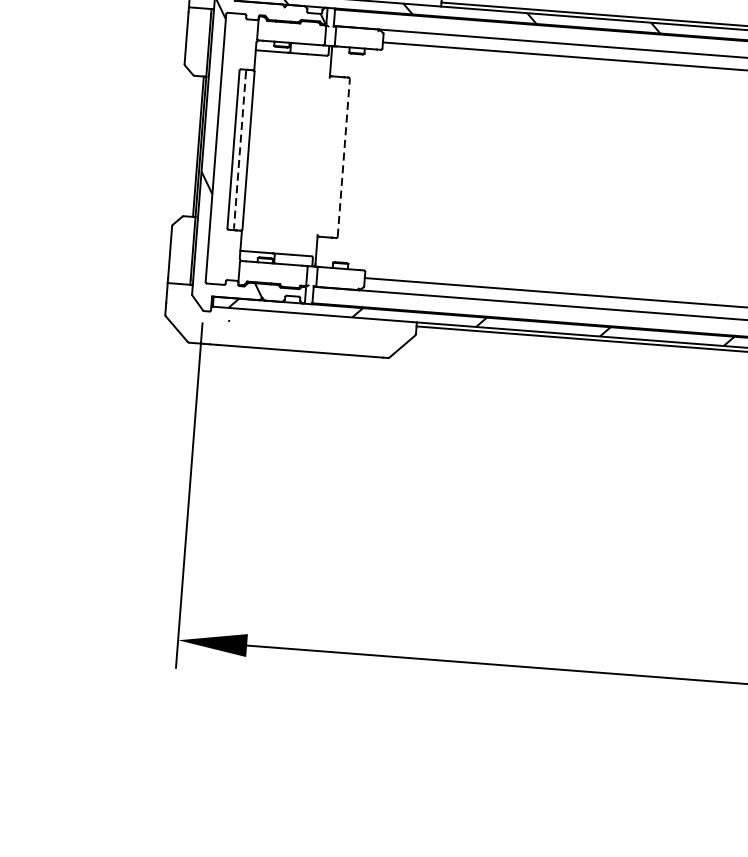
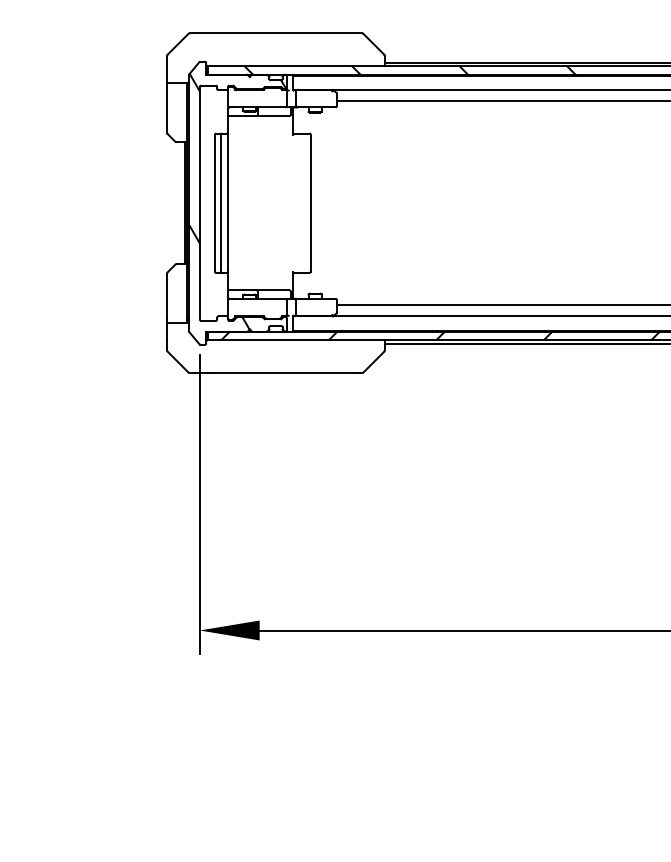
line: (239, 150) -> (220, 203), dashed -> solid
line: (343, 157) -> (310, 202), dashed -> solid

